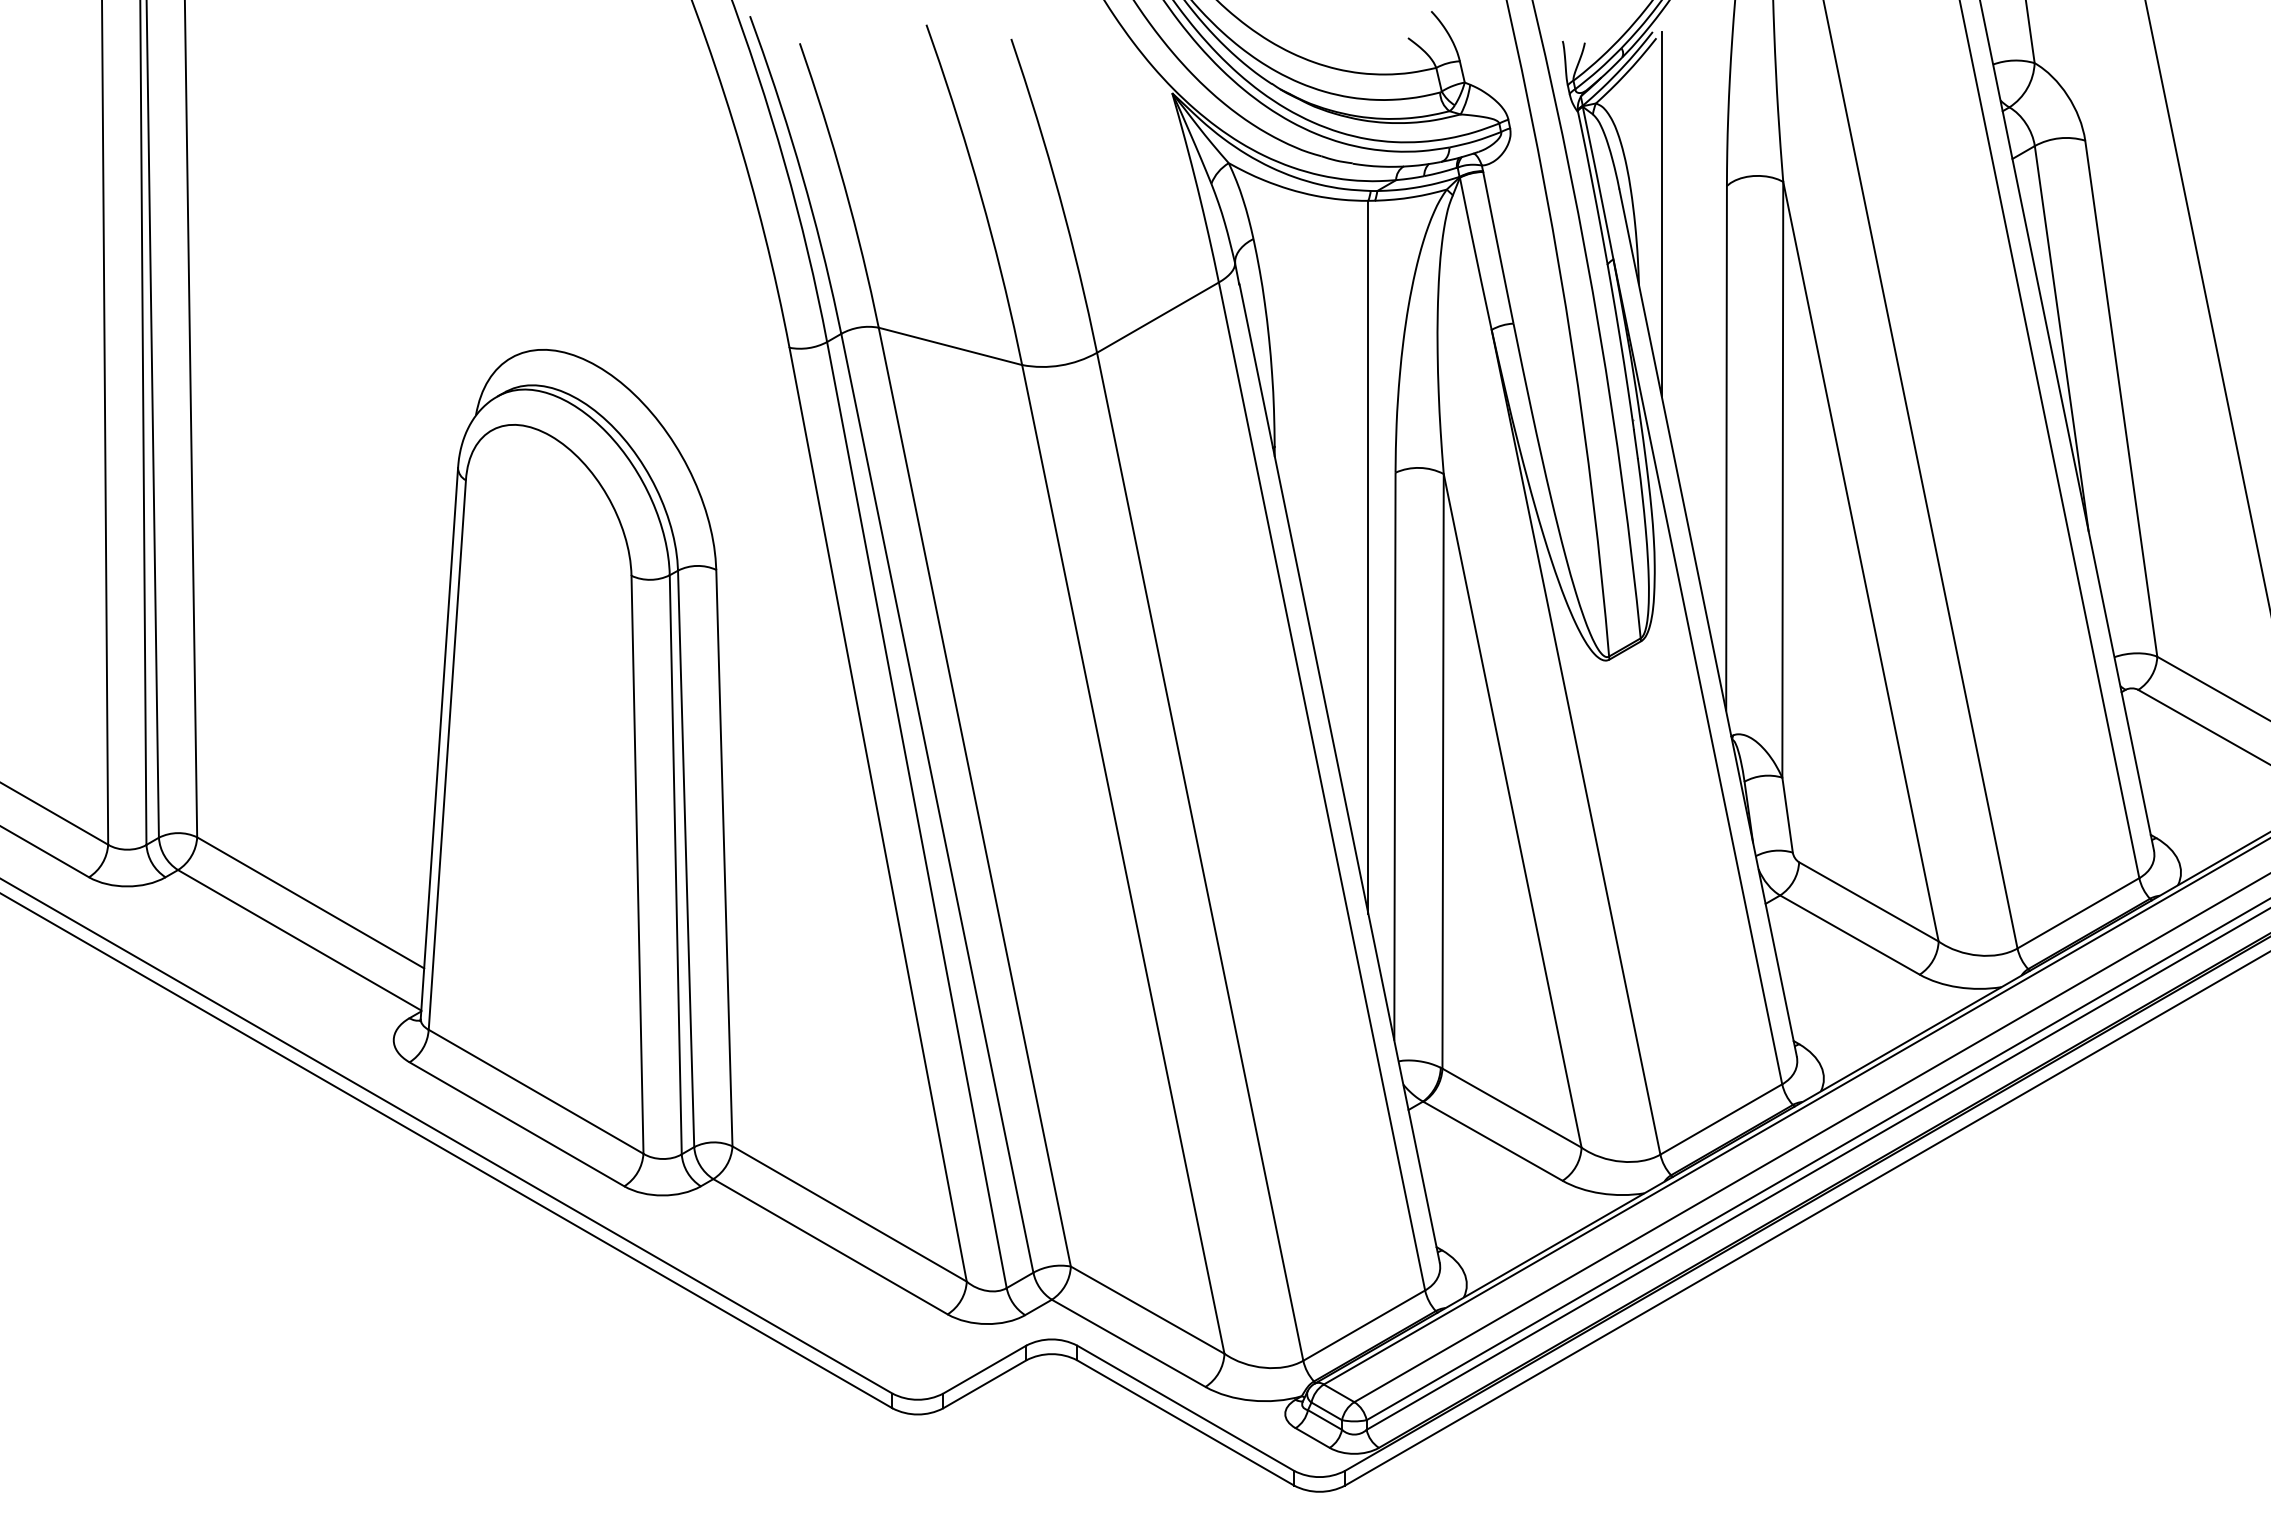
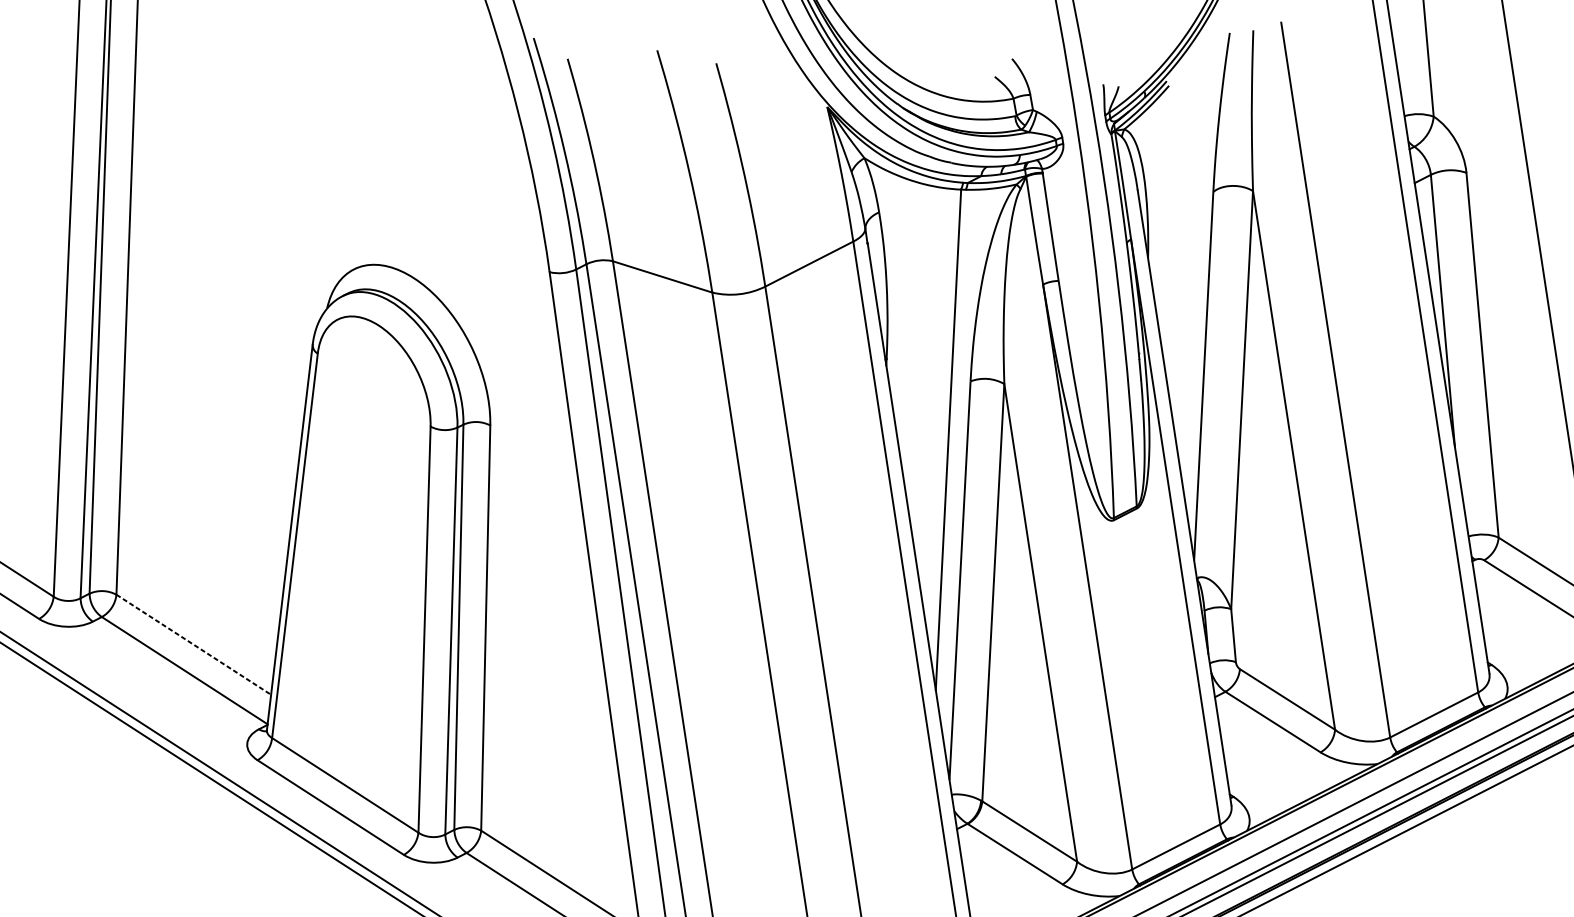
line: (1661, 213) -> (1166, 208), removed
line: (311, 903) -> (194, 645), solid -> dashed

